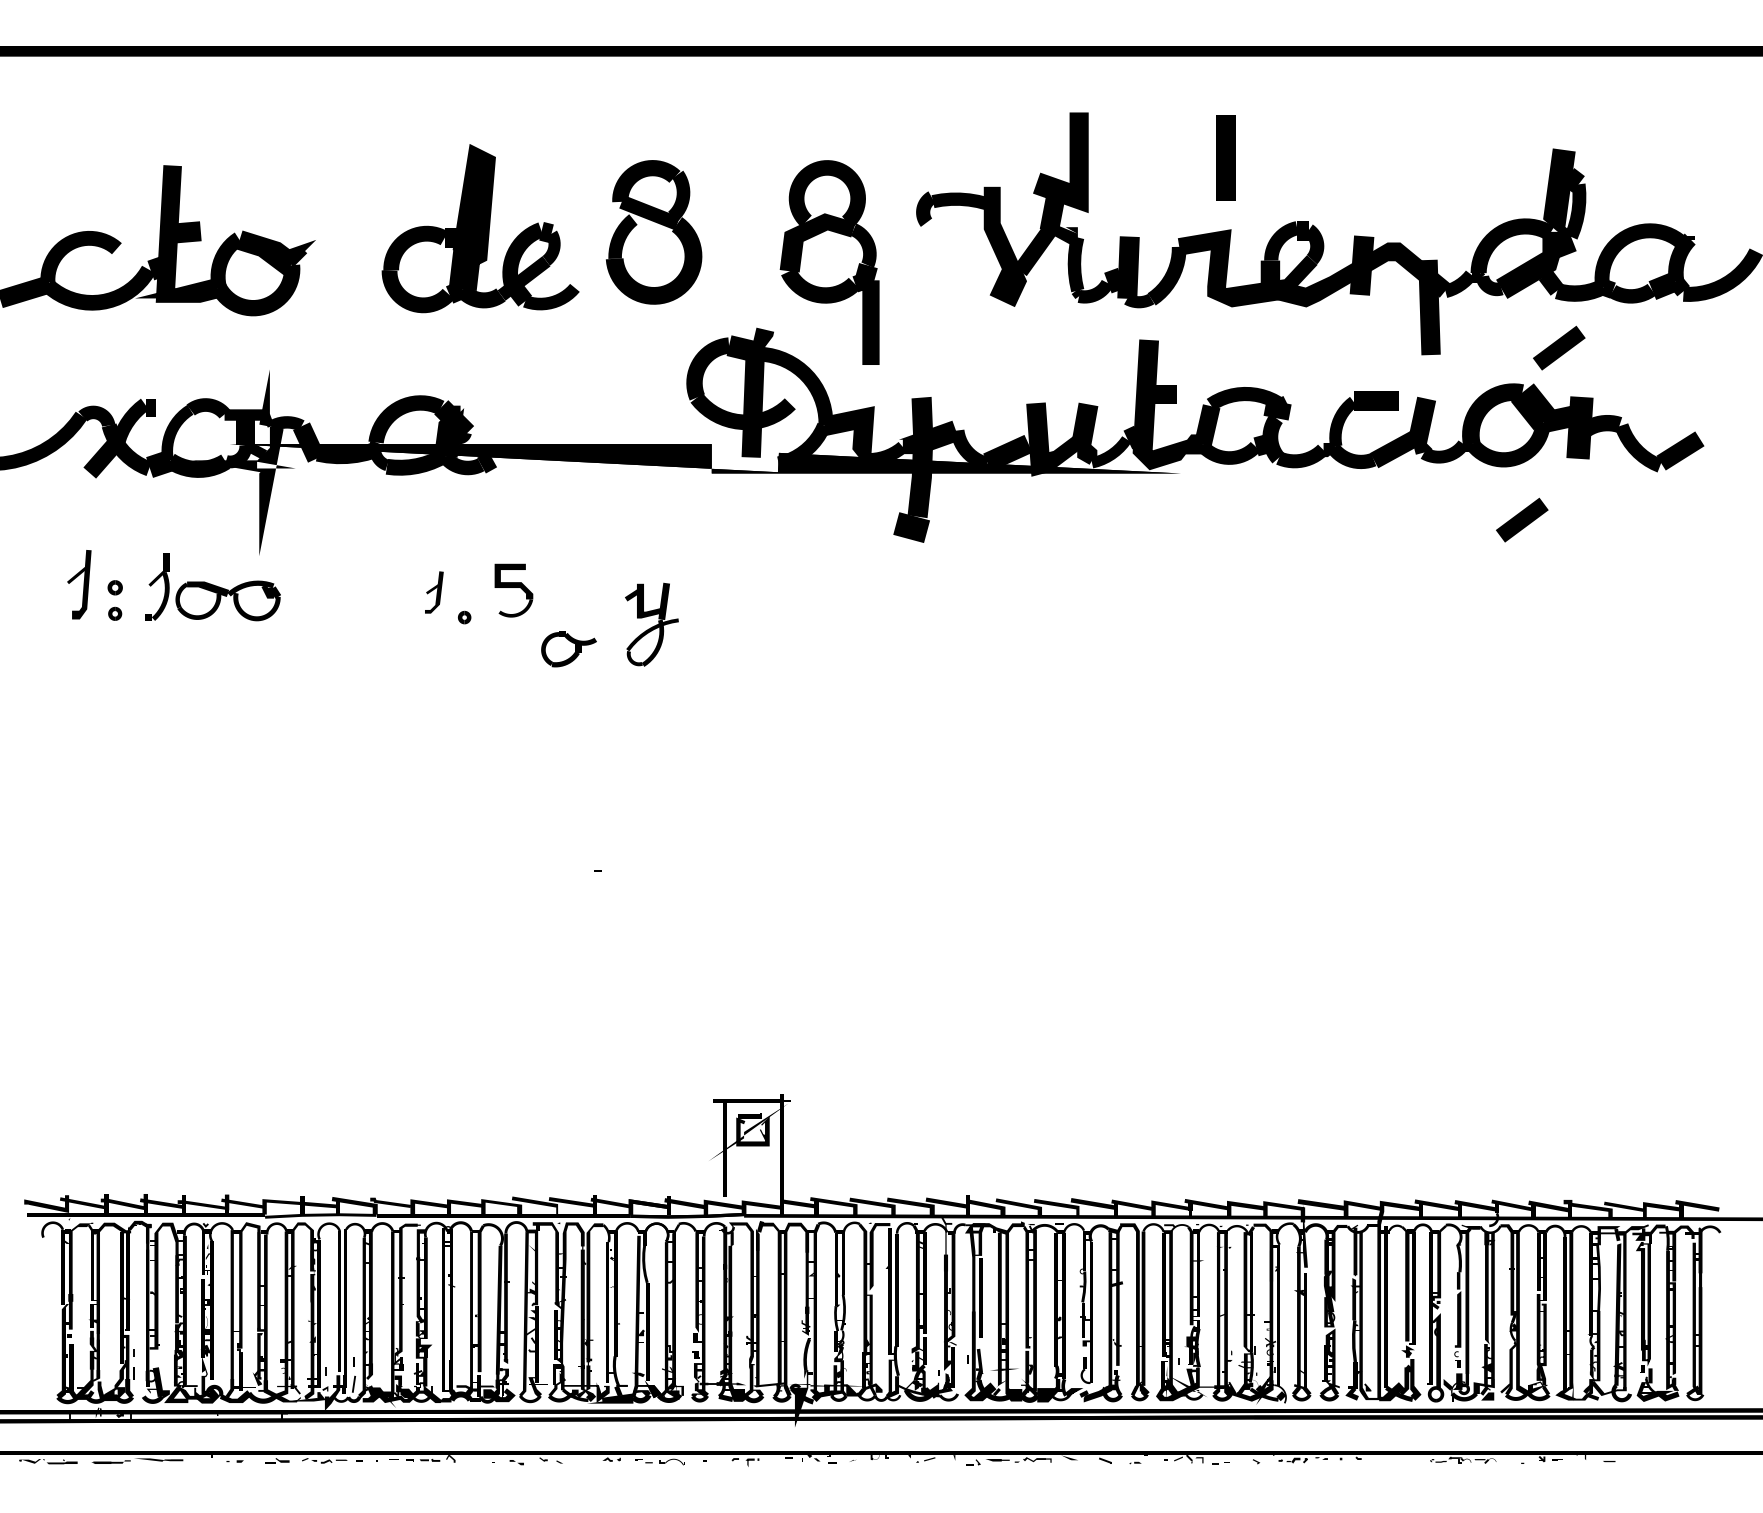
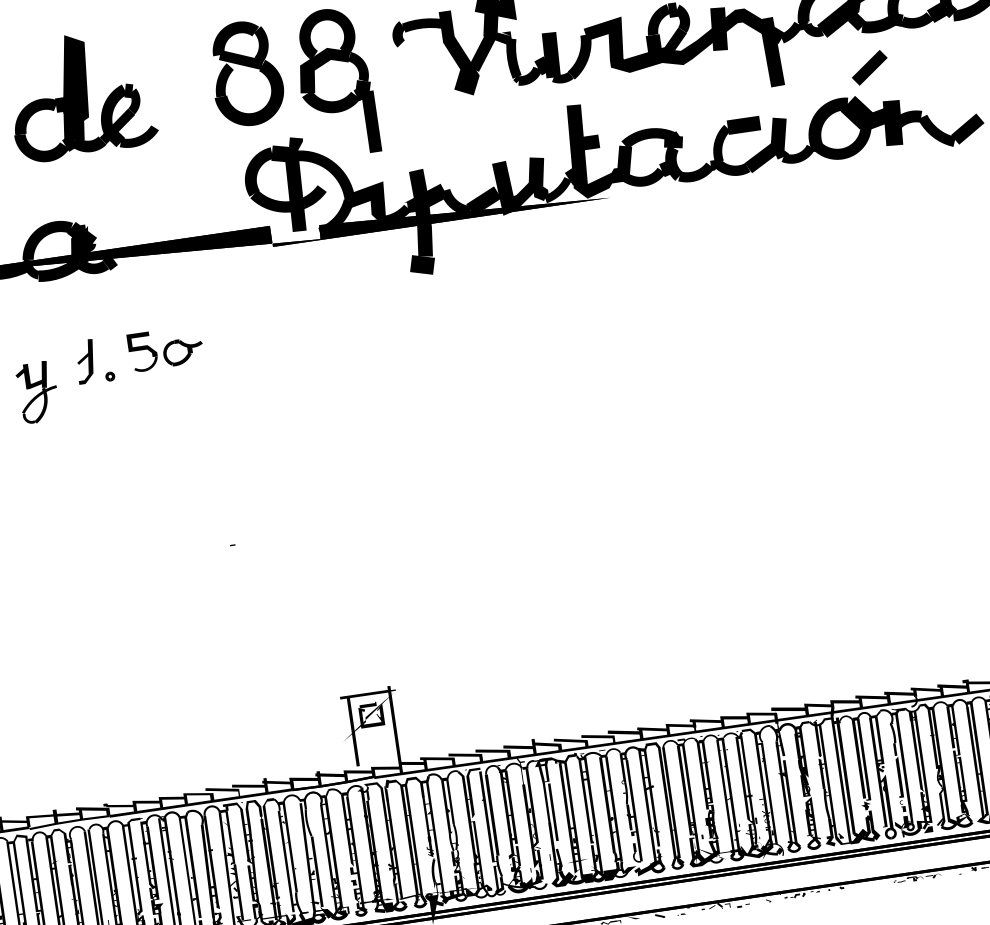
part: (659, 224) -> (249, 67), moved
line: (1522, 519) -> (861, 194), removed
part: (434, 592) -> (86, 361), size x1.43
part: (651, 624) -> (37, 392), moved
part: (568, 649) -> (183, 351), moved

